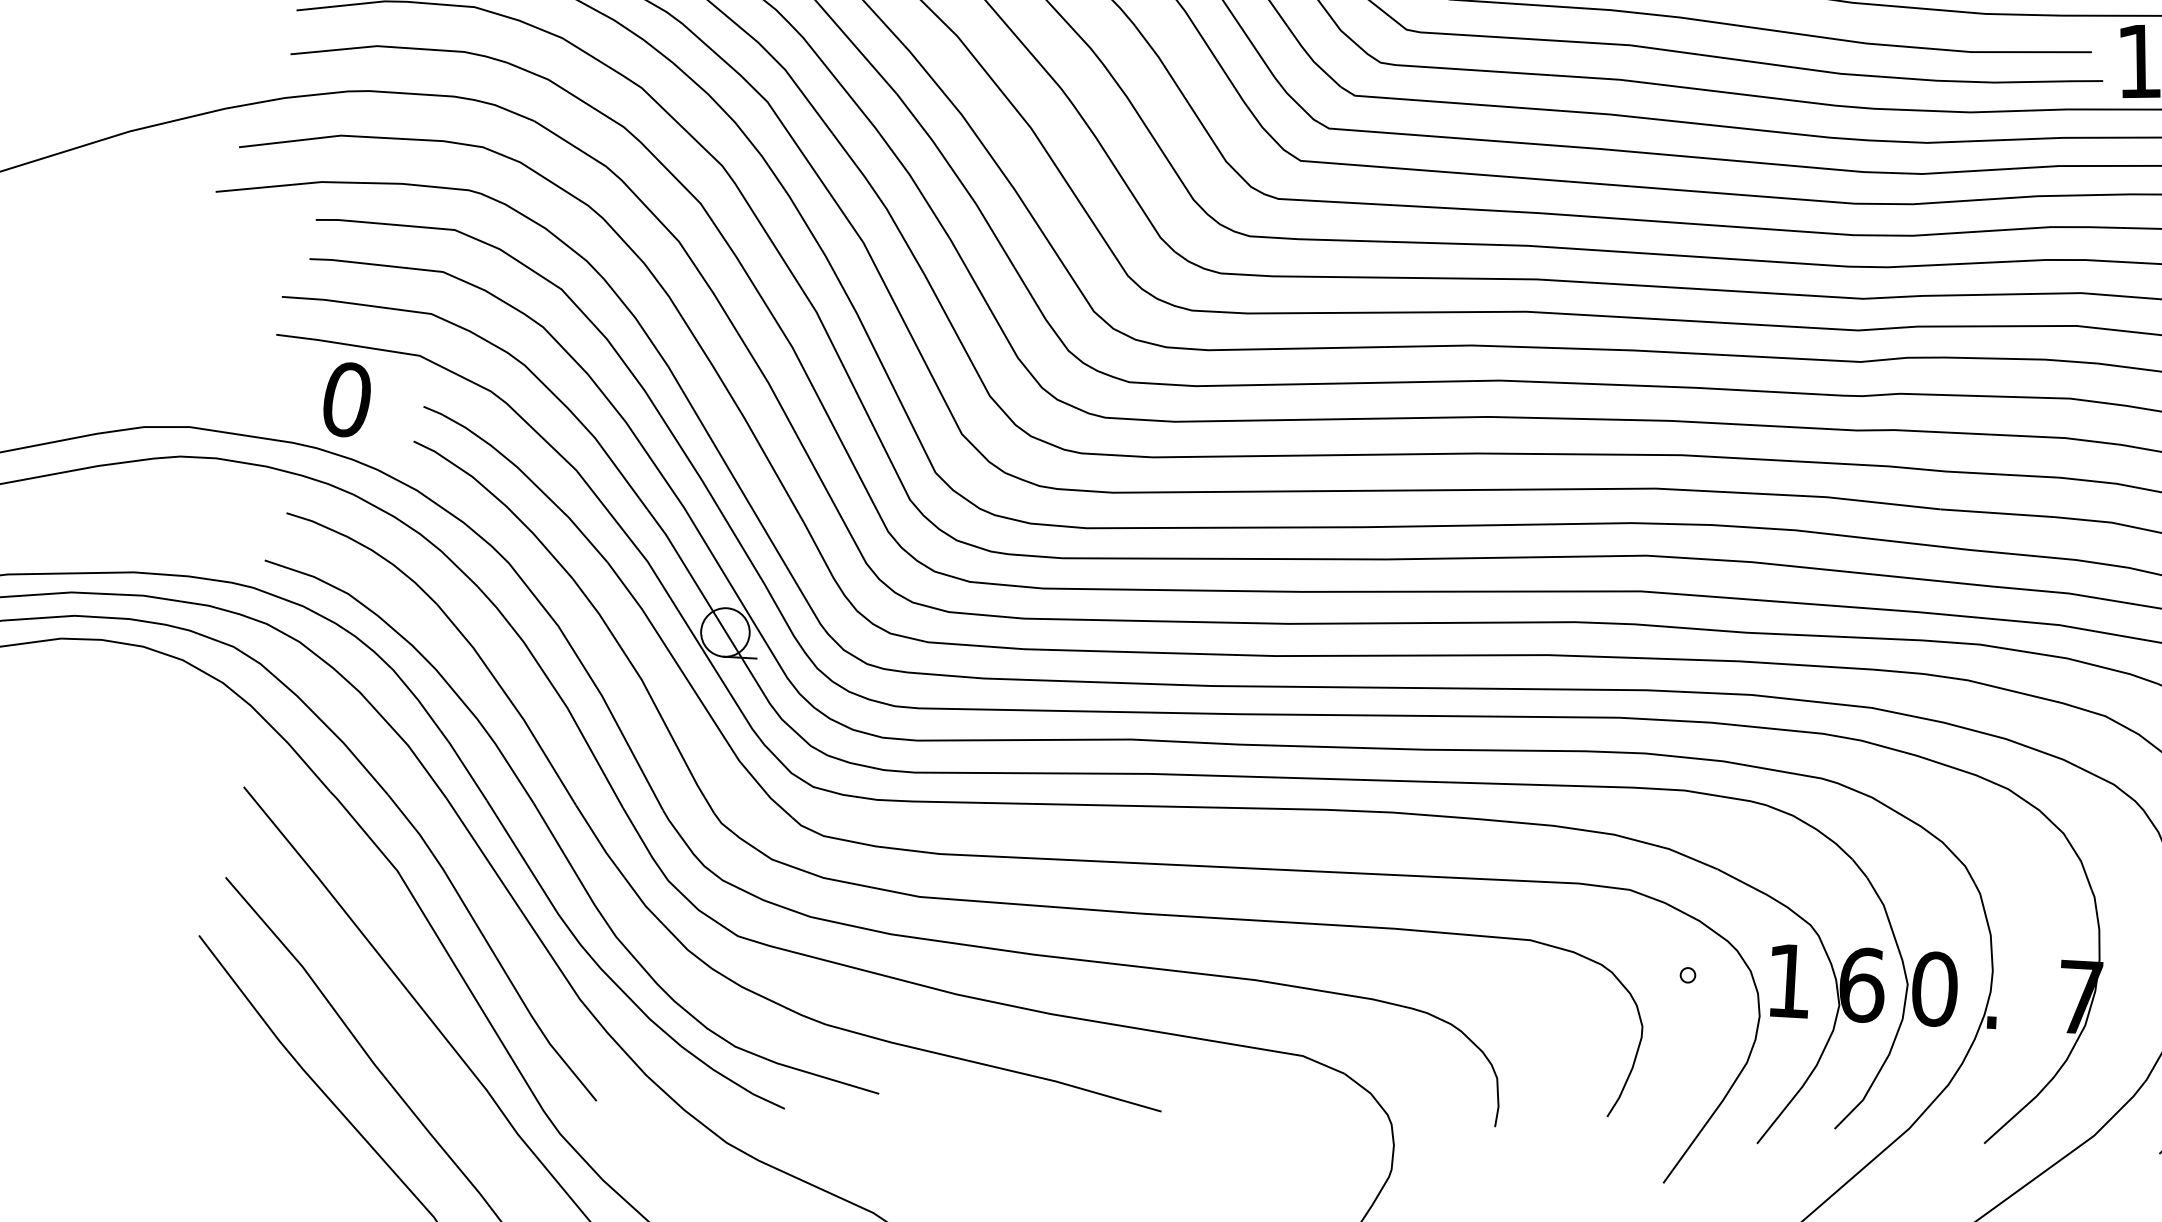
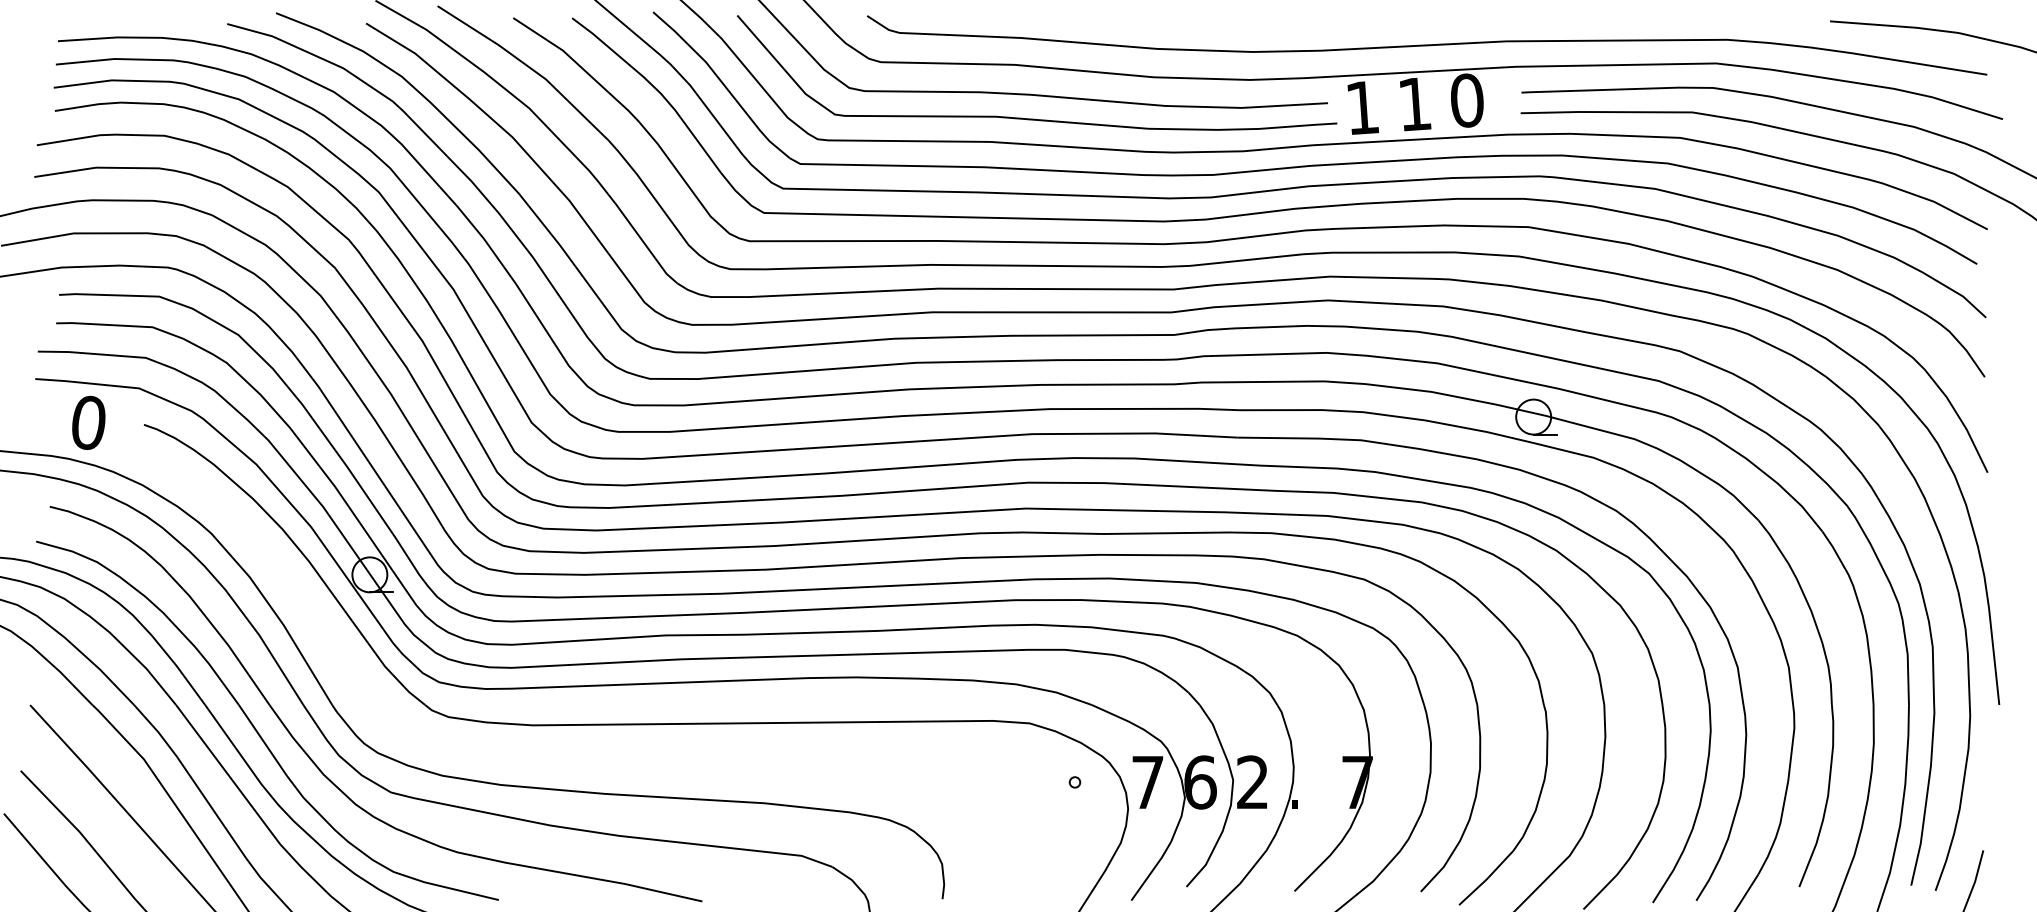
part: (1018, 903) -> (591, 757), removed
text: (1788, 981) -> (1147, 782), 1 -> 7
text: (1934, 989) -> (1252, 782), 0 -> 2

